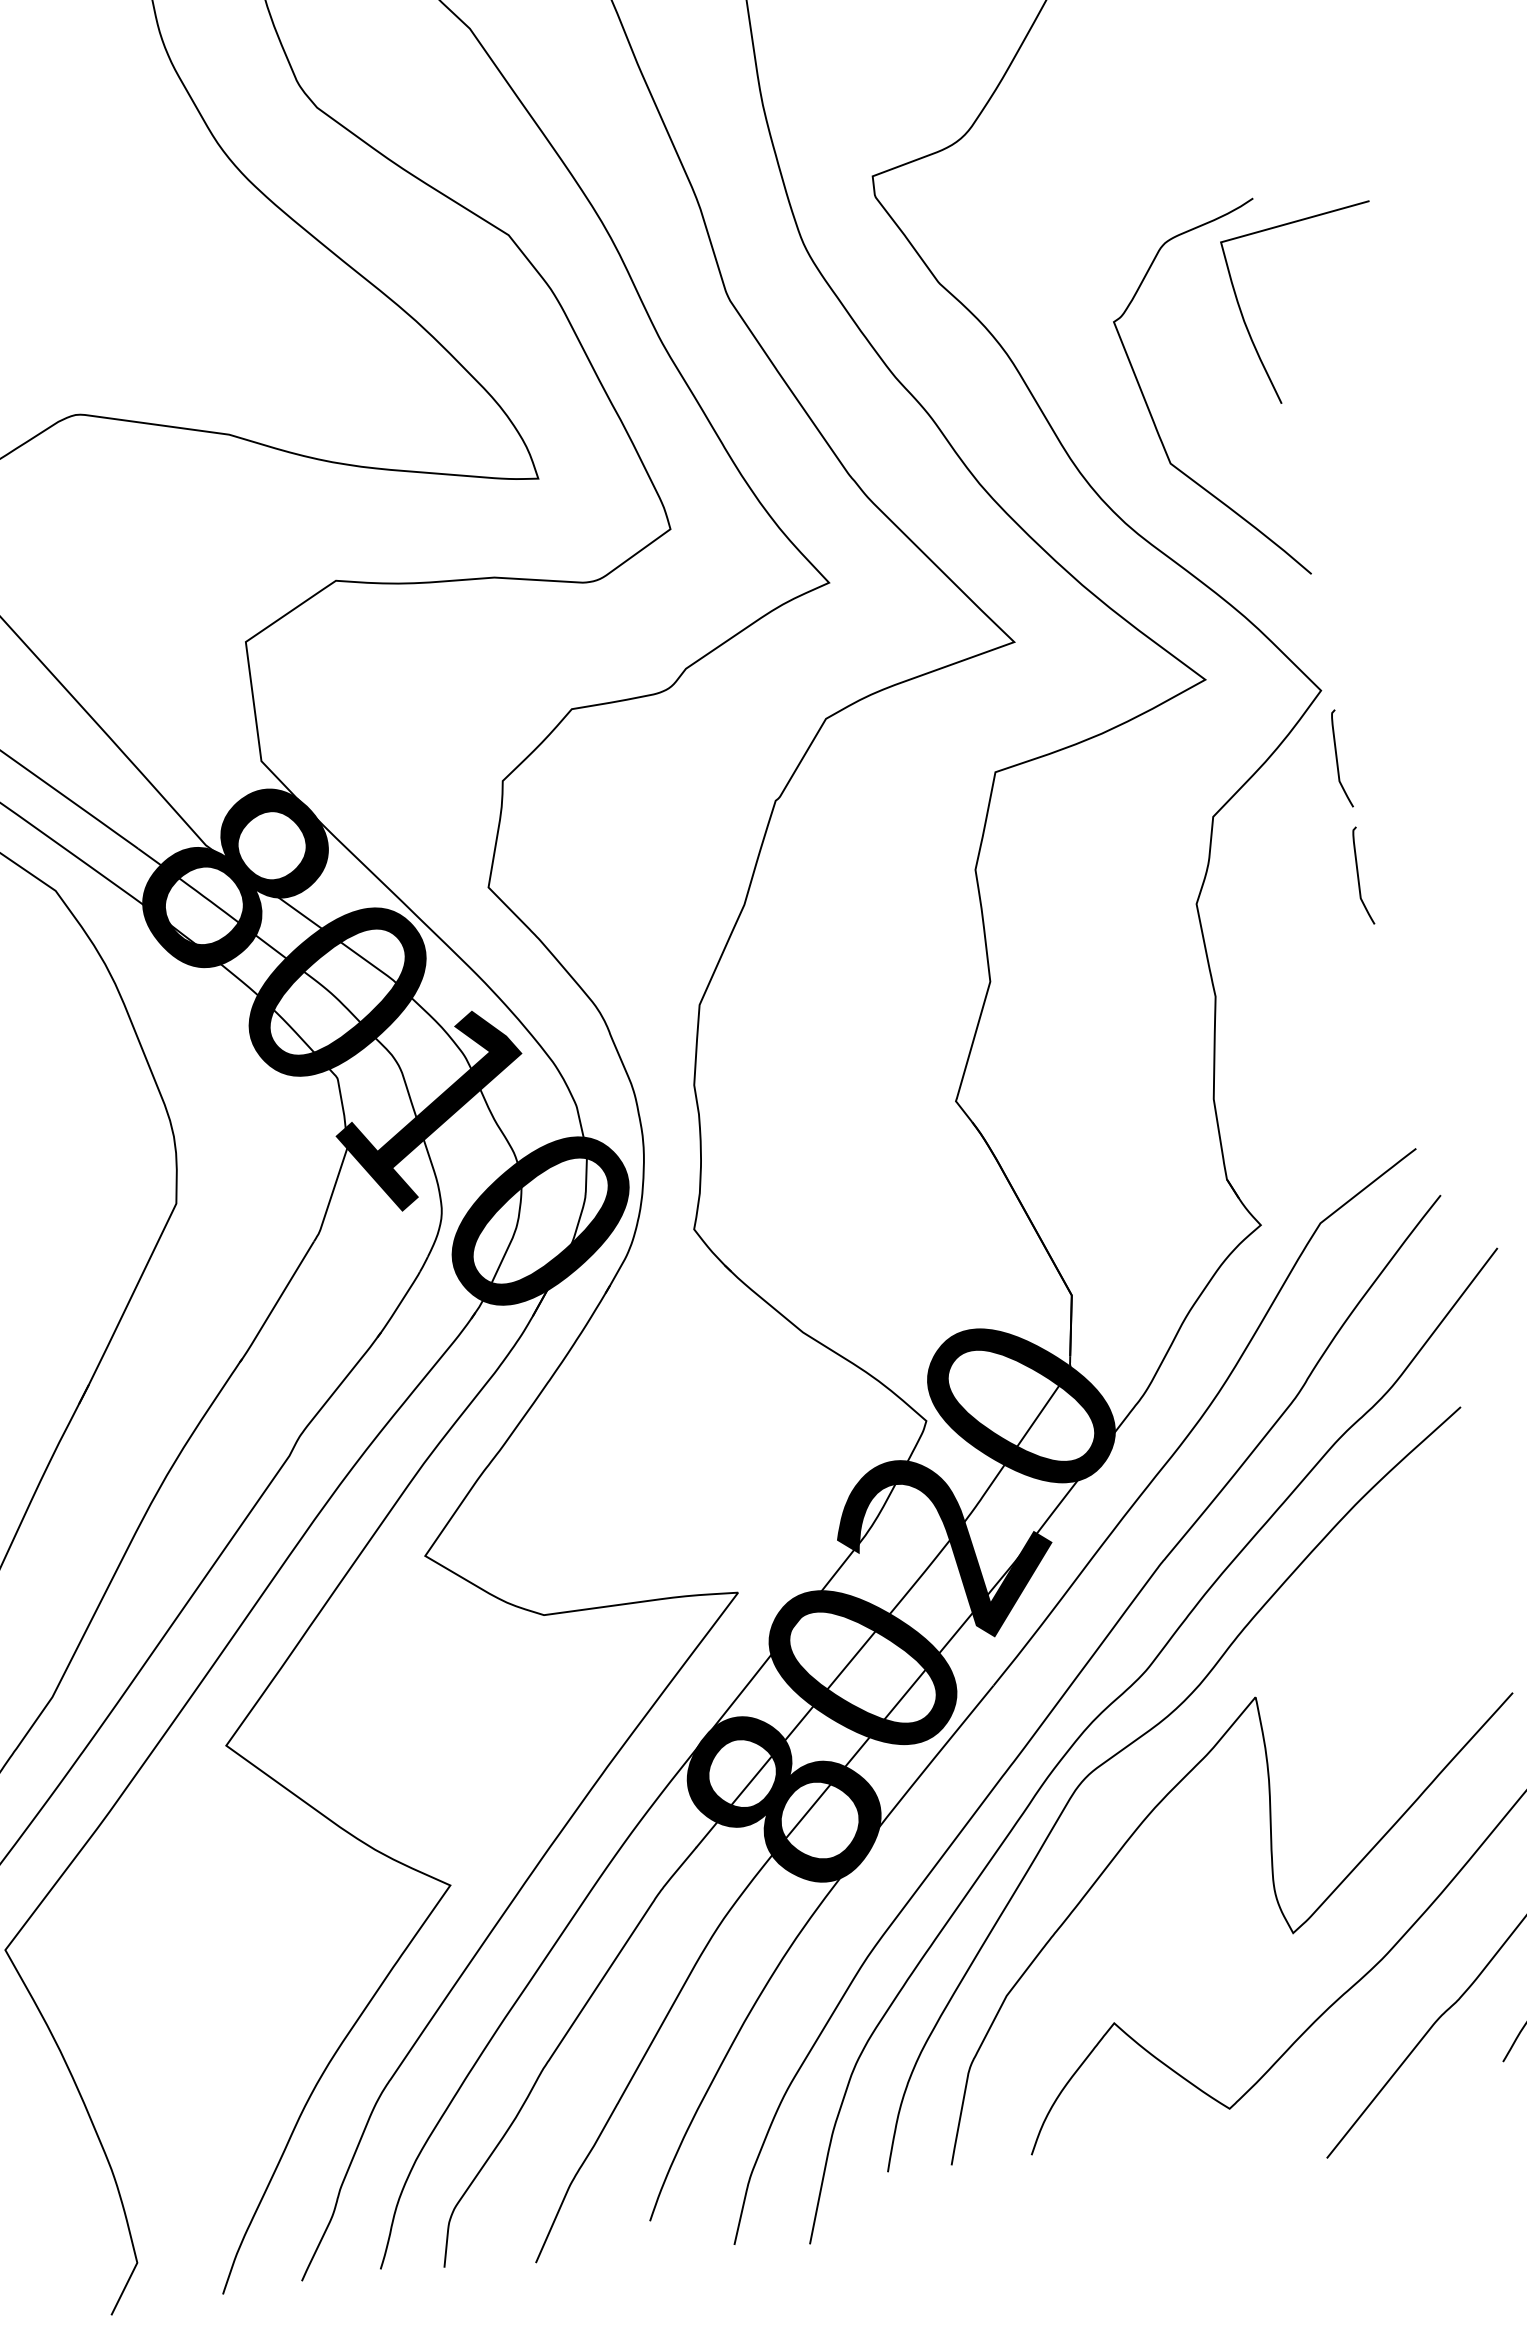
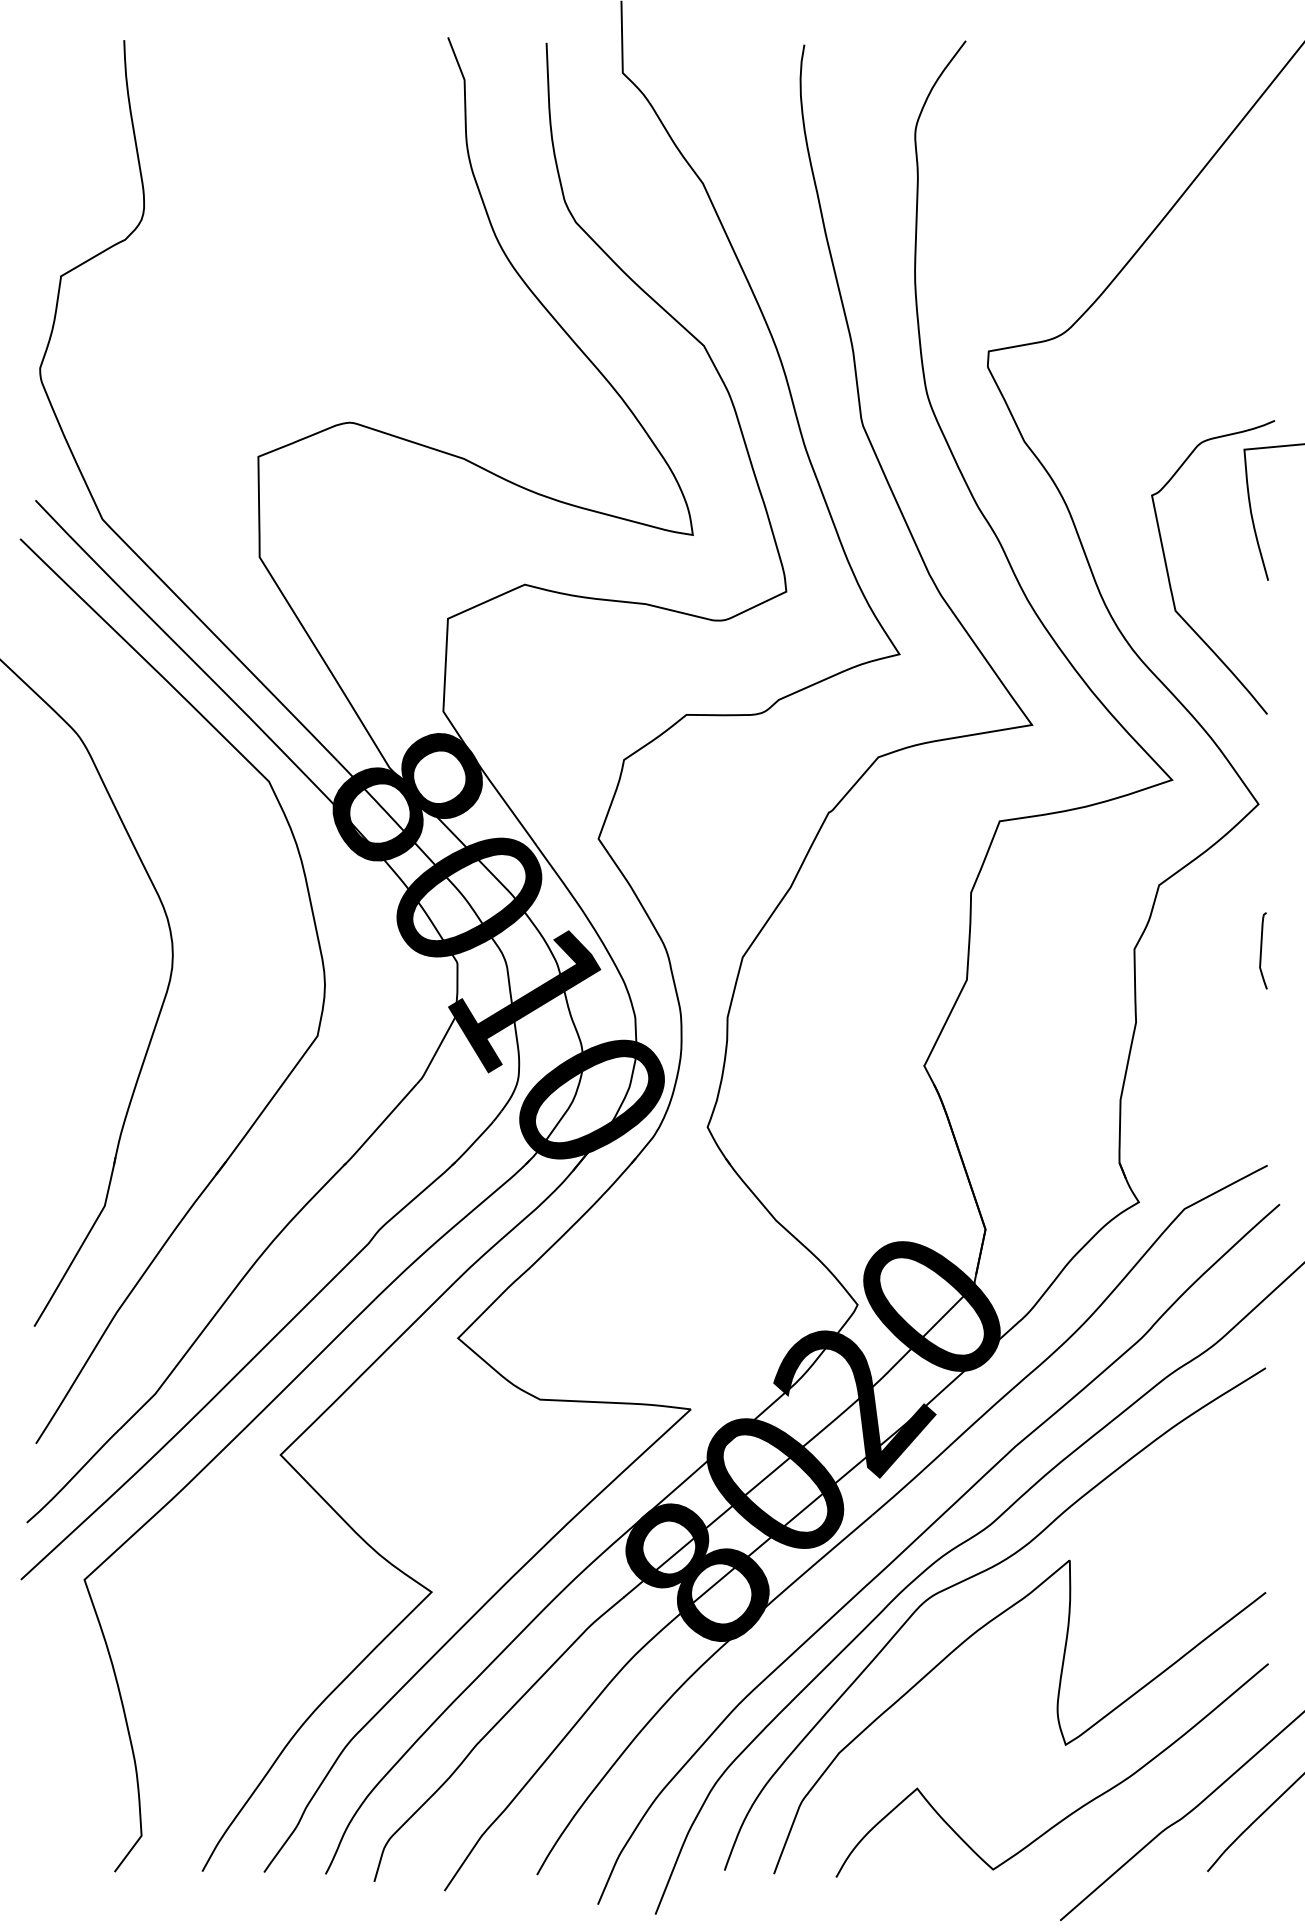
curve: (1337, 759) -> (1261, 858), removed

